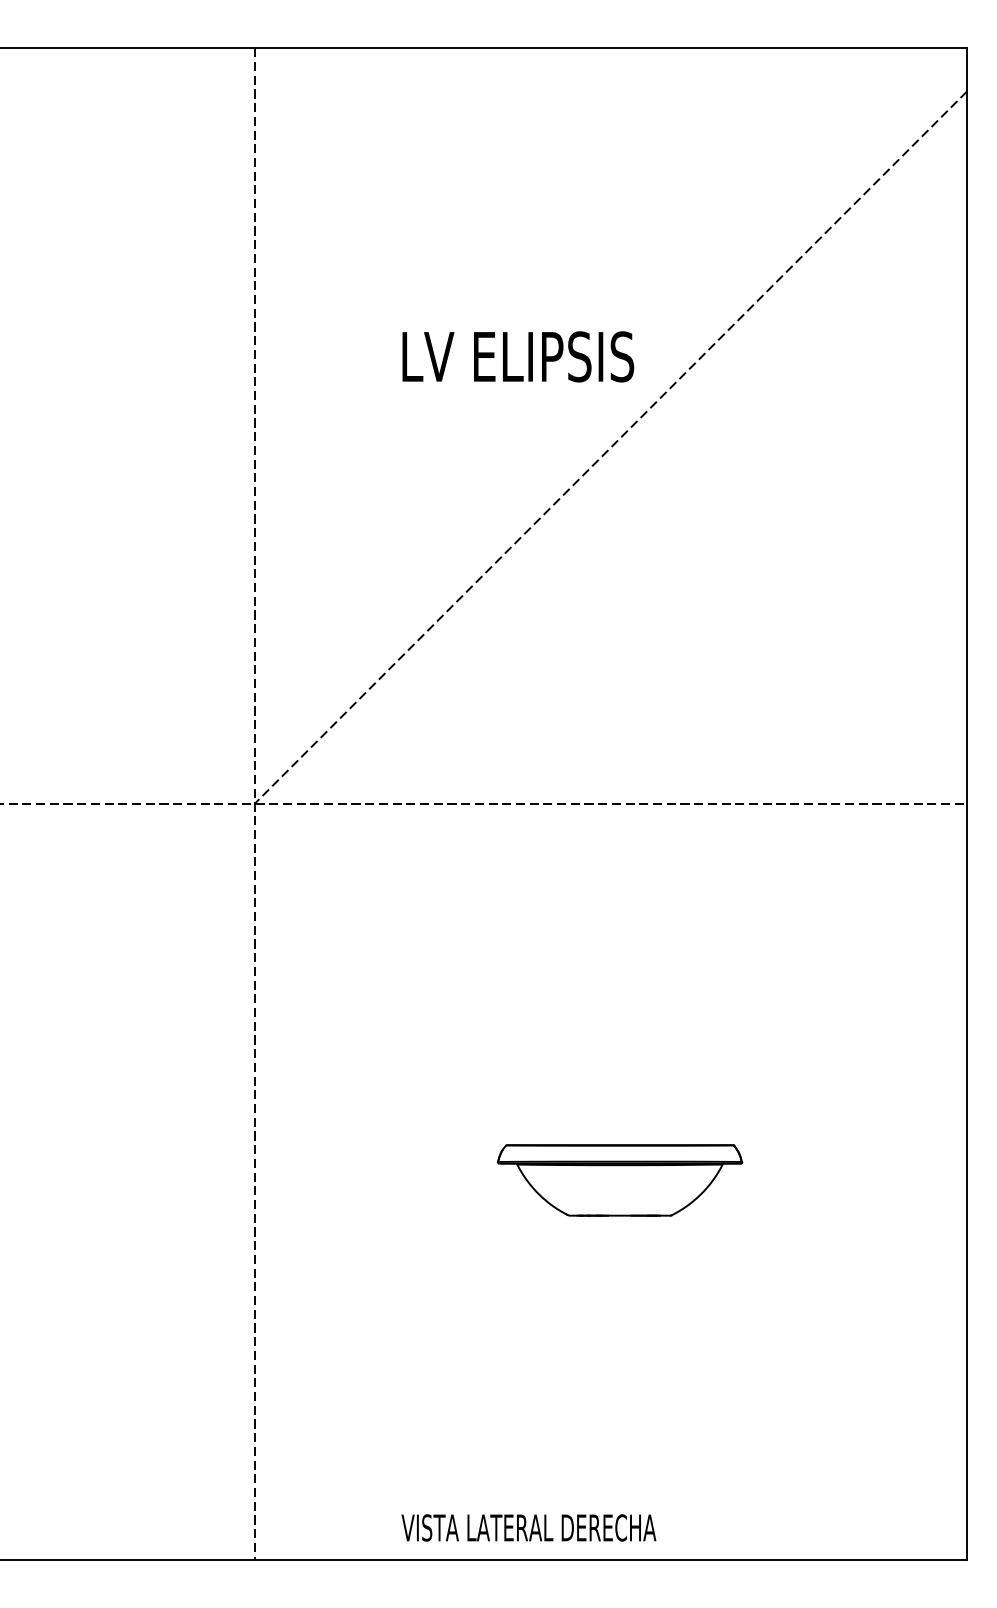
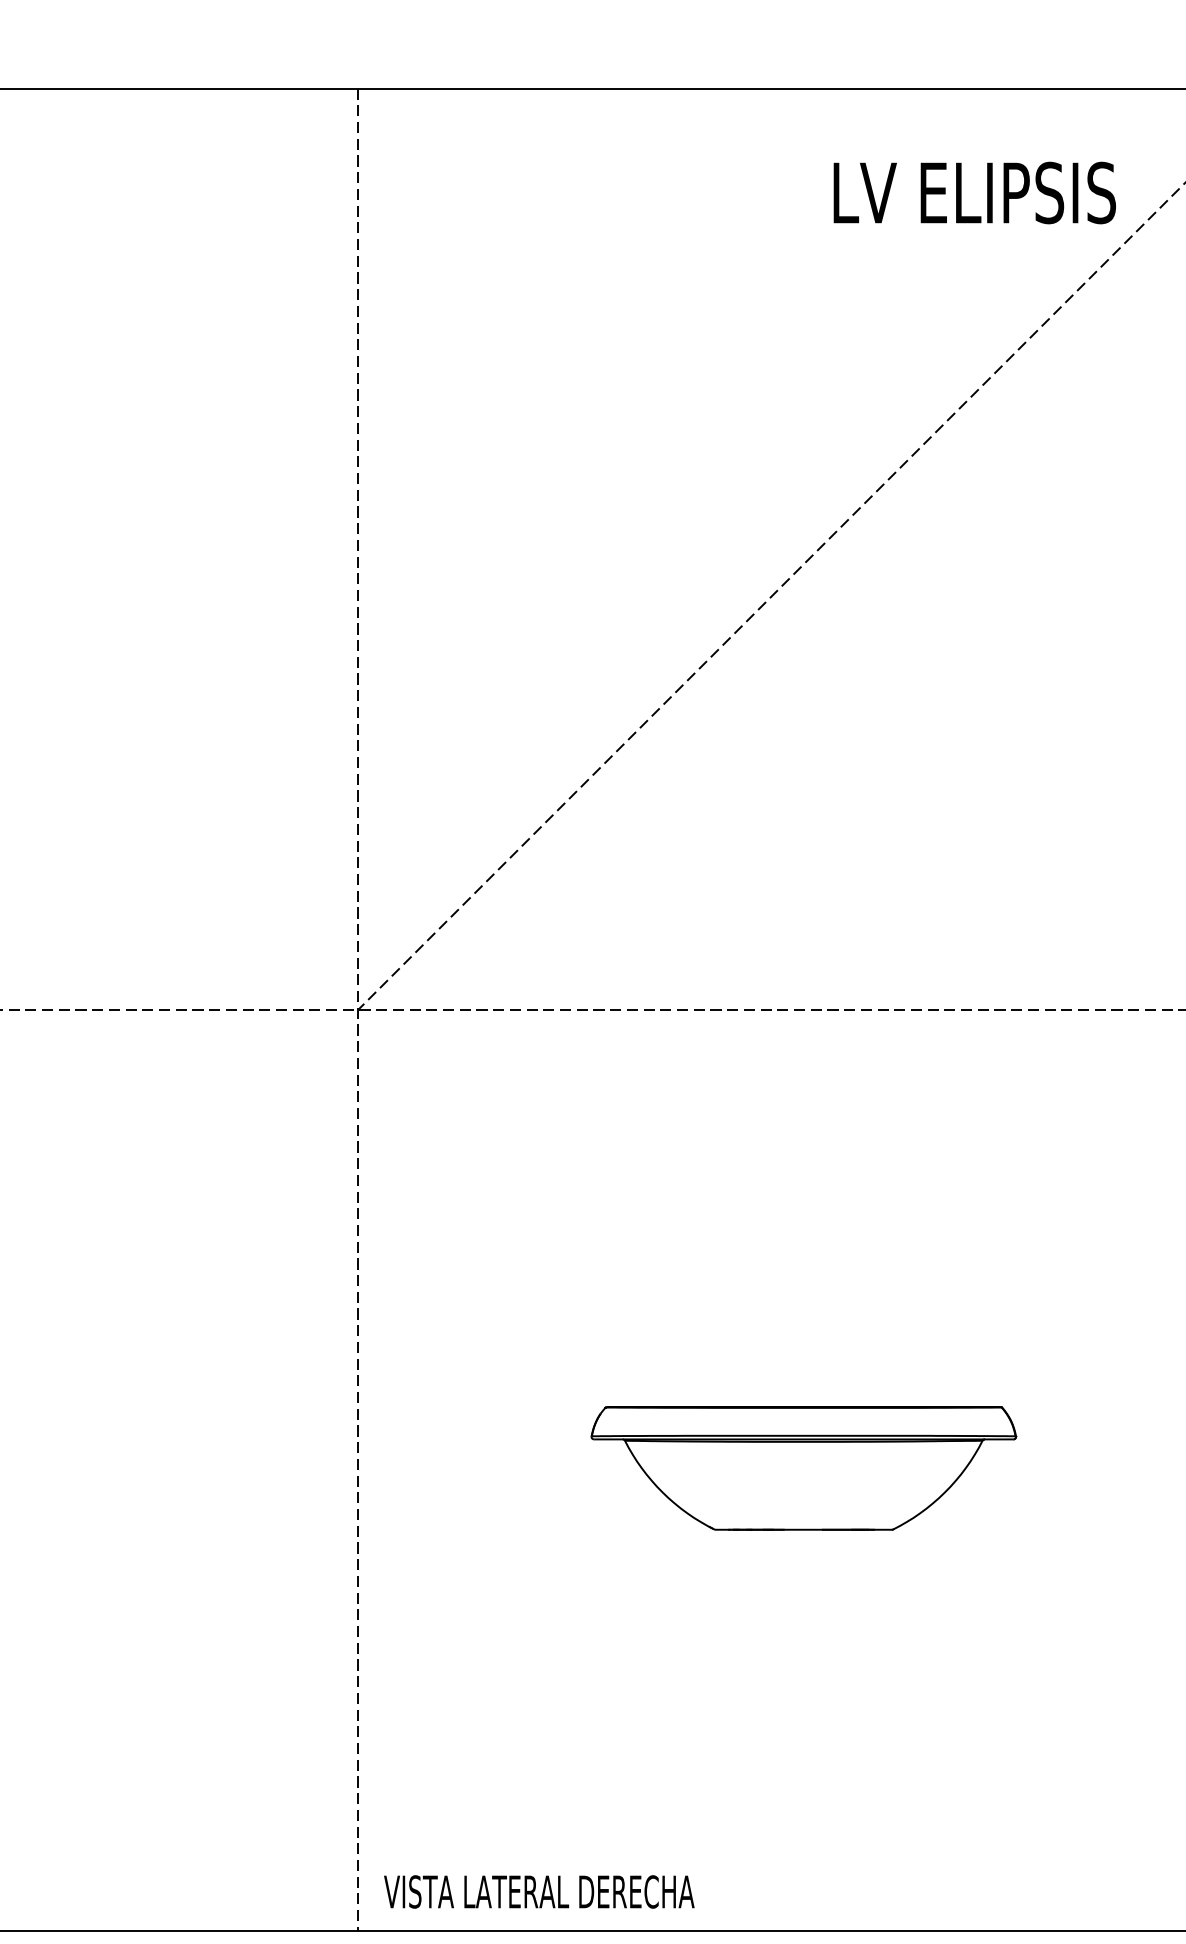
text: (518, 356) -> (975, 192), moved
part: (619, 1180) -> (803, 1468), size x1.43
text: (528, 1527) -> (538, 1891), moved

